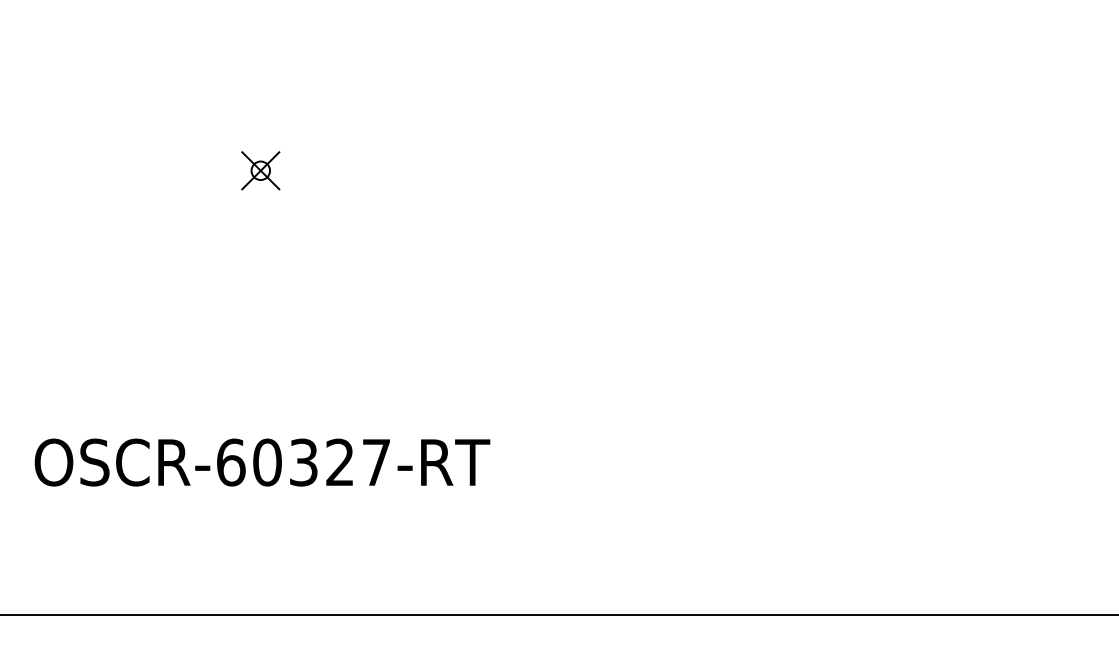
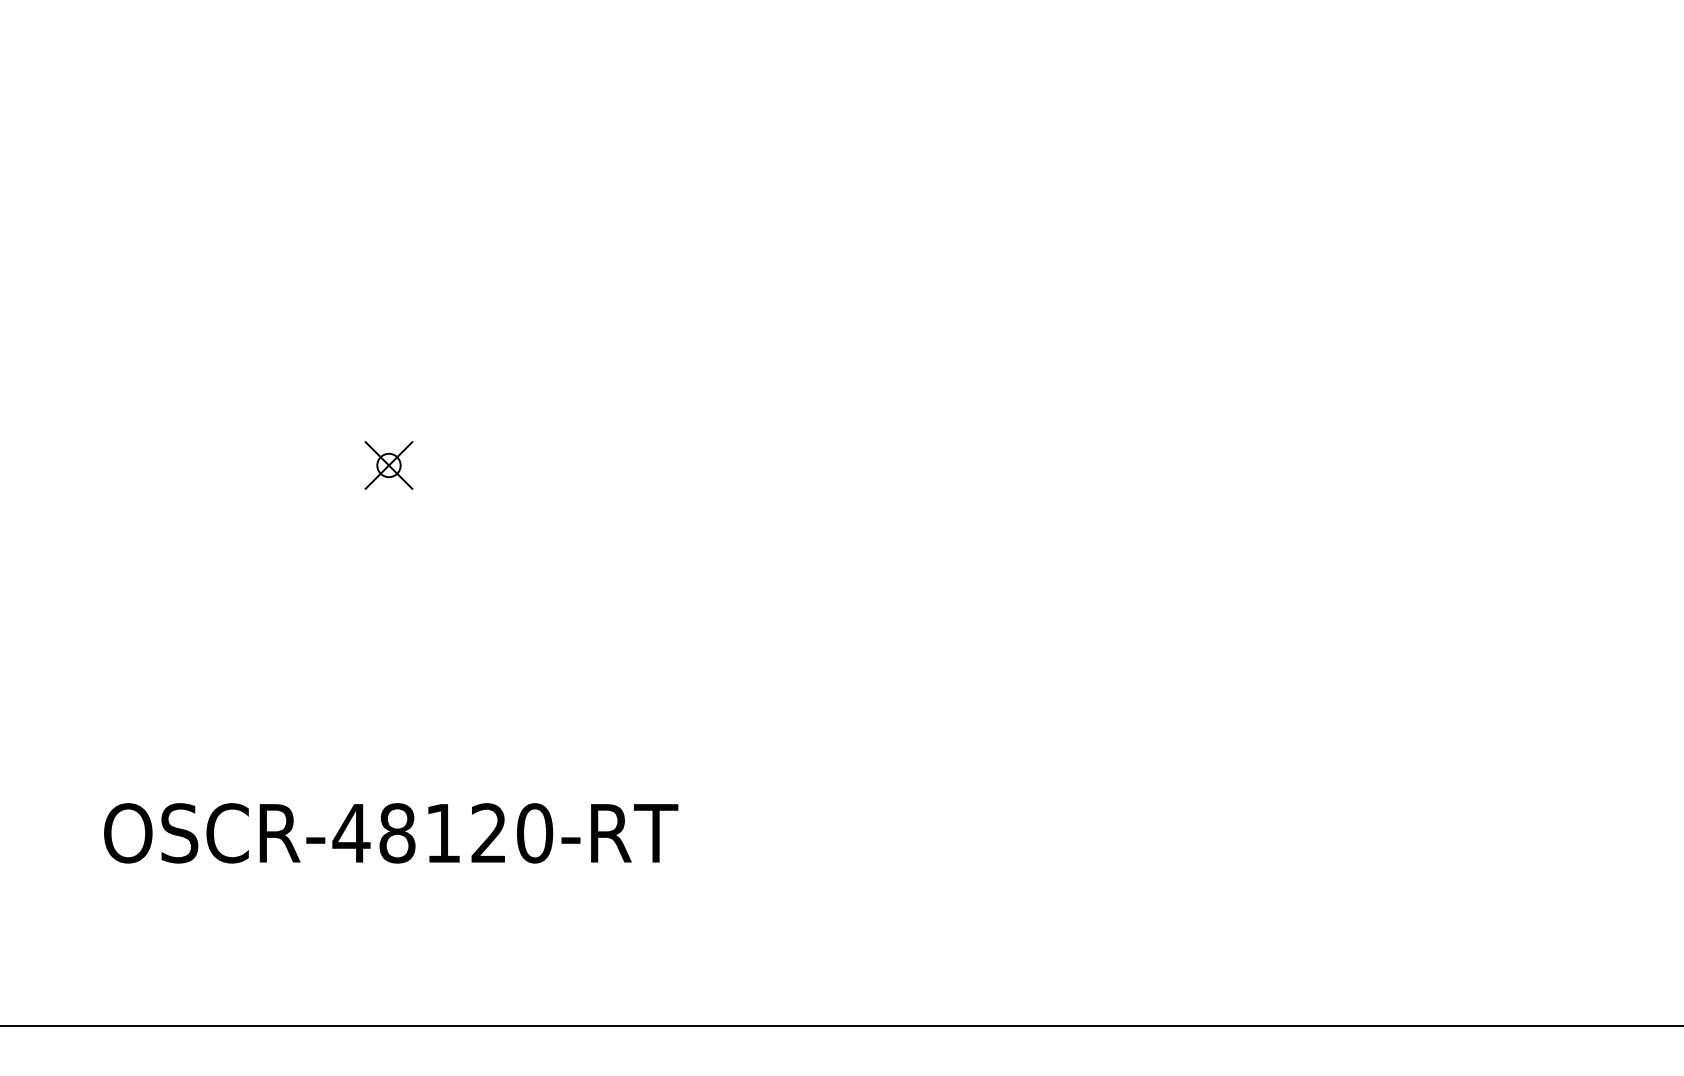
text: (303, 462) -> (442, 833), OSCR-60327-RT -> OSCR-48120-RT

